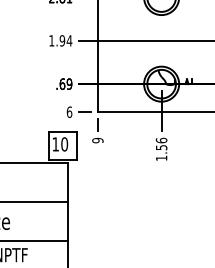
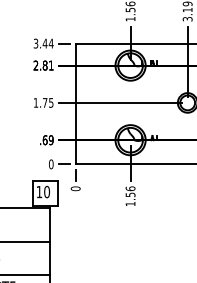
text: (65, 40) -> (47, 102), 1.94 -> 1.75
text: (69, 111) -> (51, 163), 6 -> 0
text: (97, 140) -> (75, 188), 9 -> 0

